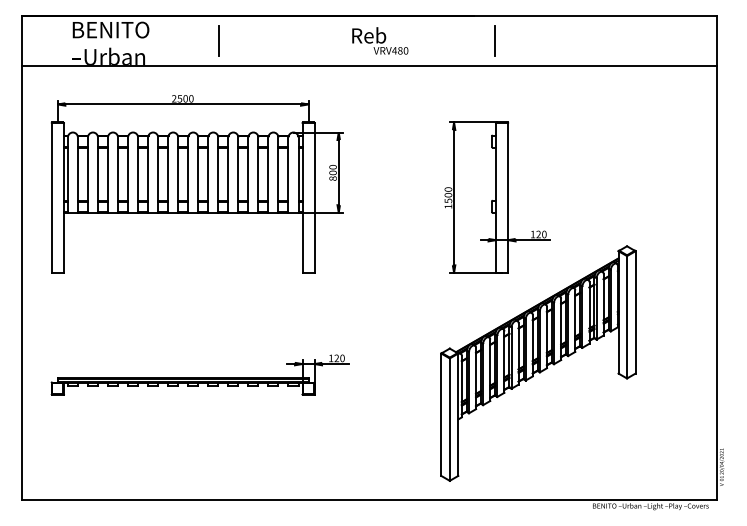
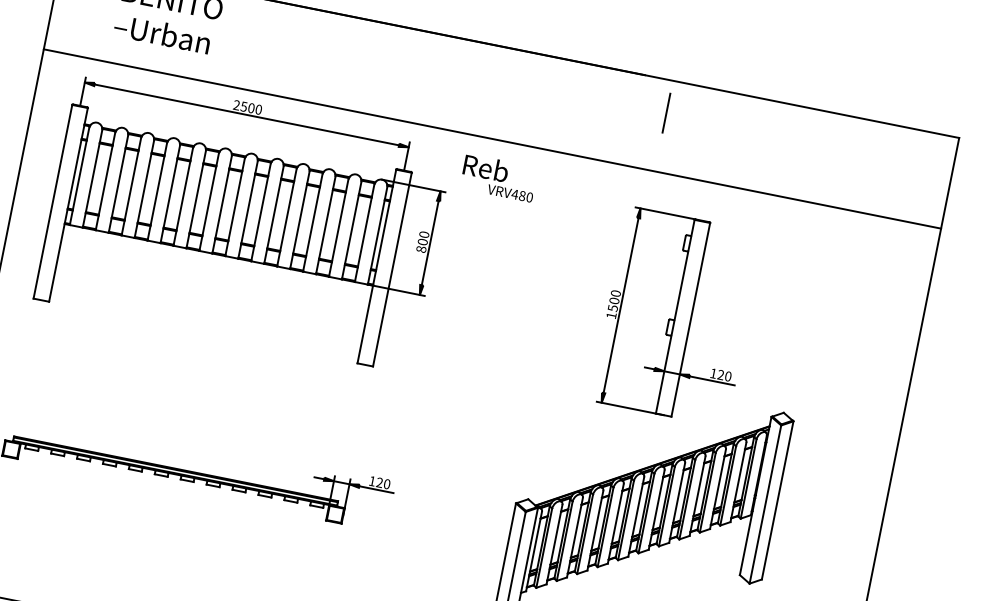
line: (219, 40) -> (310, 41), removed
text: (380, 40) -> (499, 177), moved
line: (369, 65) -> (492, 138), moved
part: (497, 197) -> (677, 316), moved

